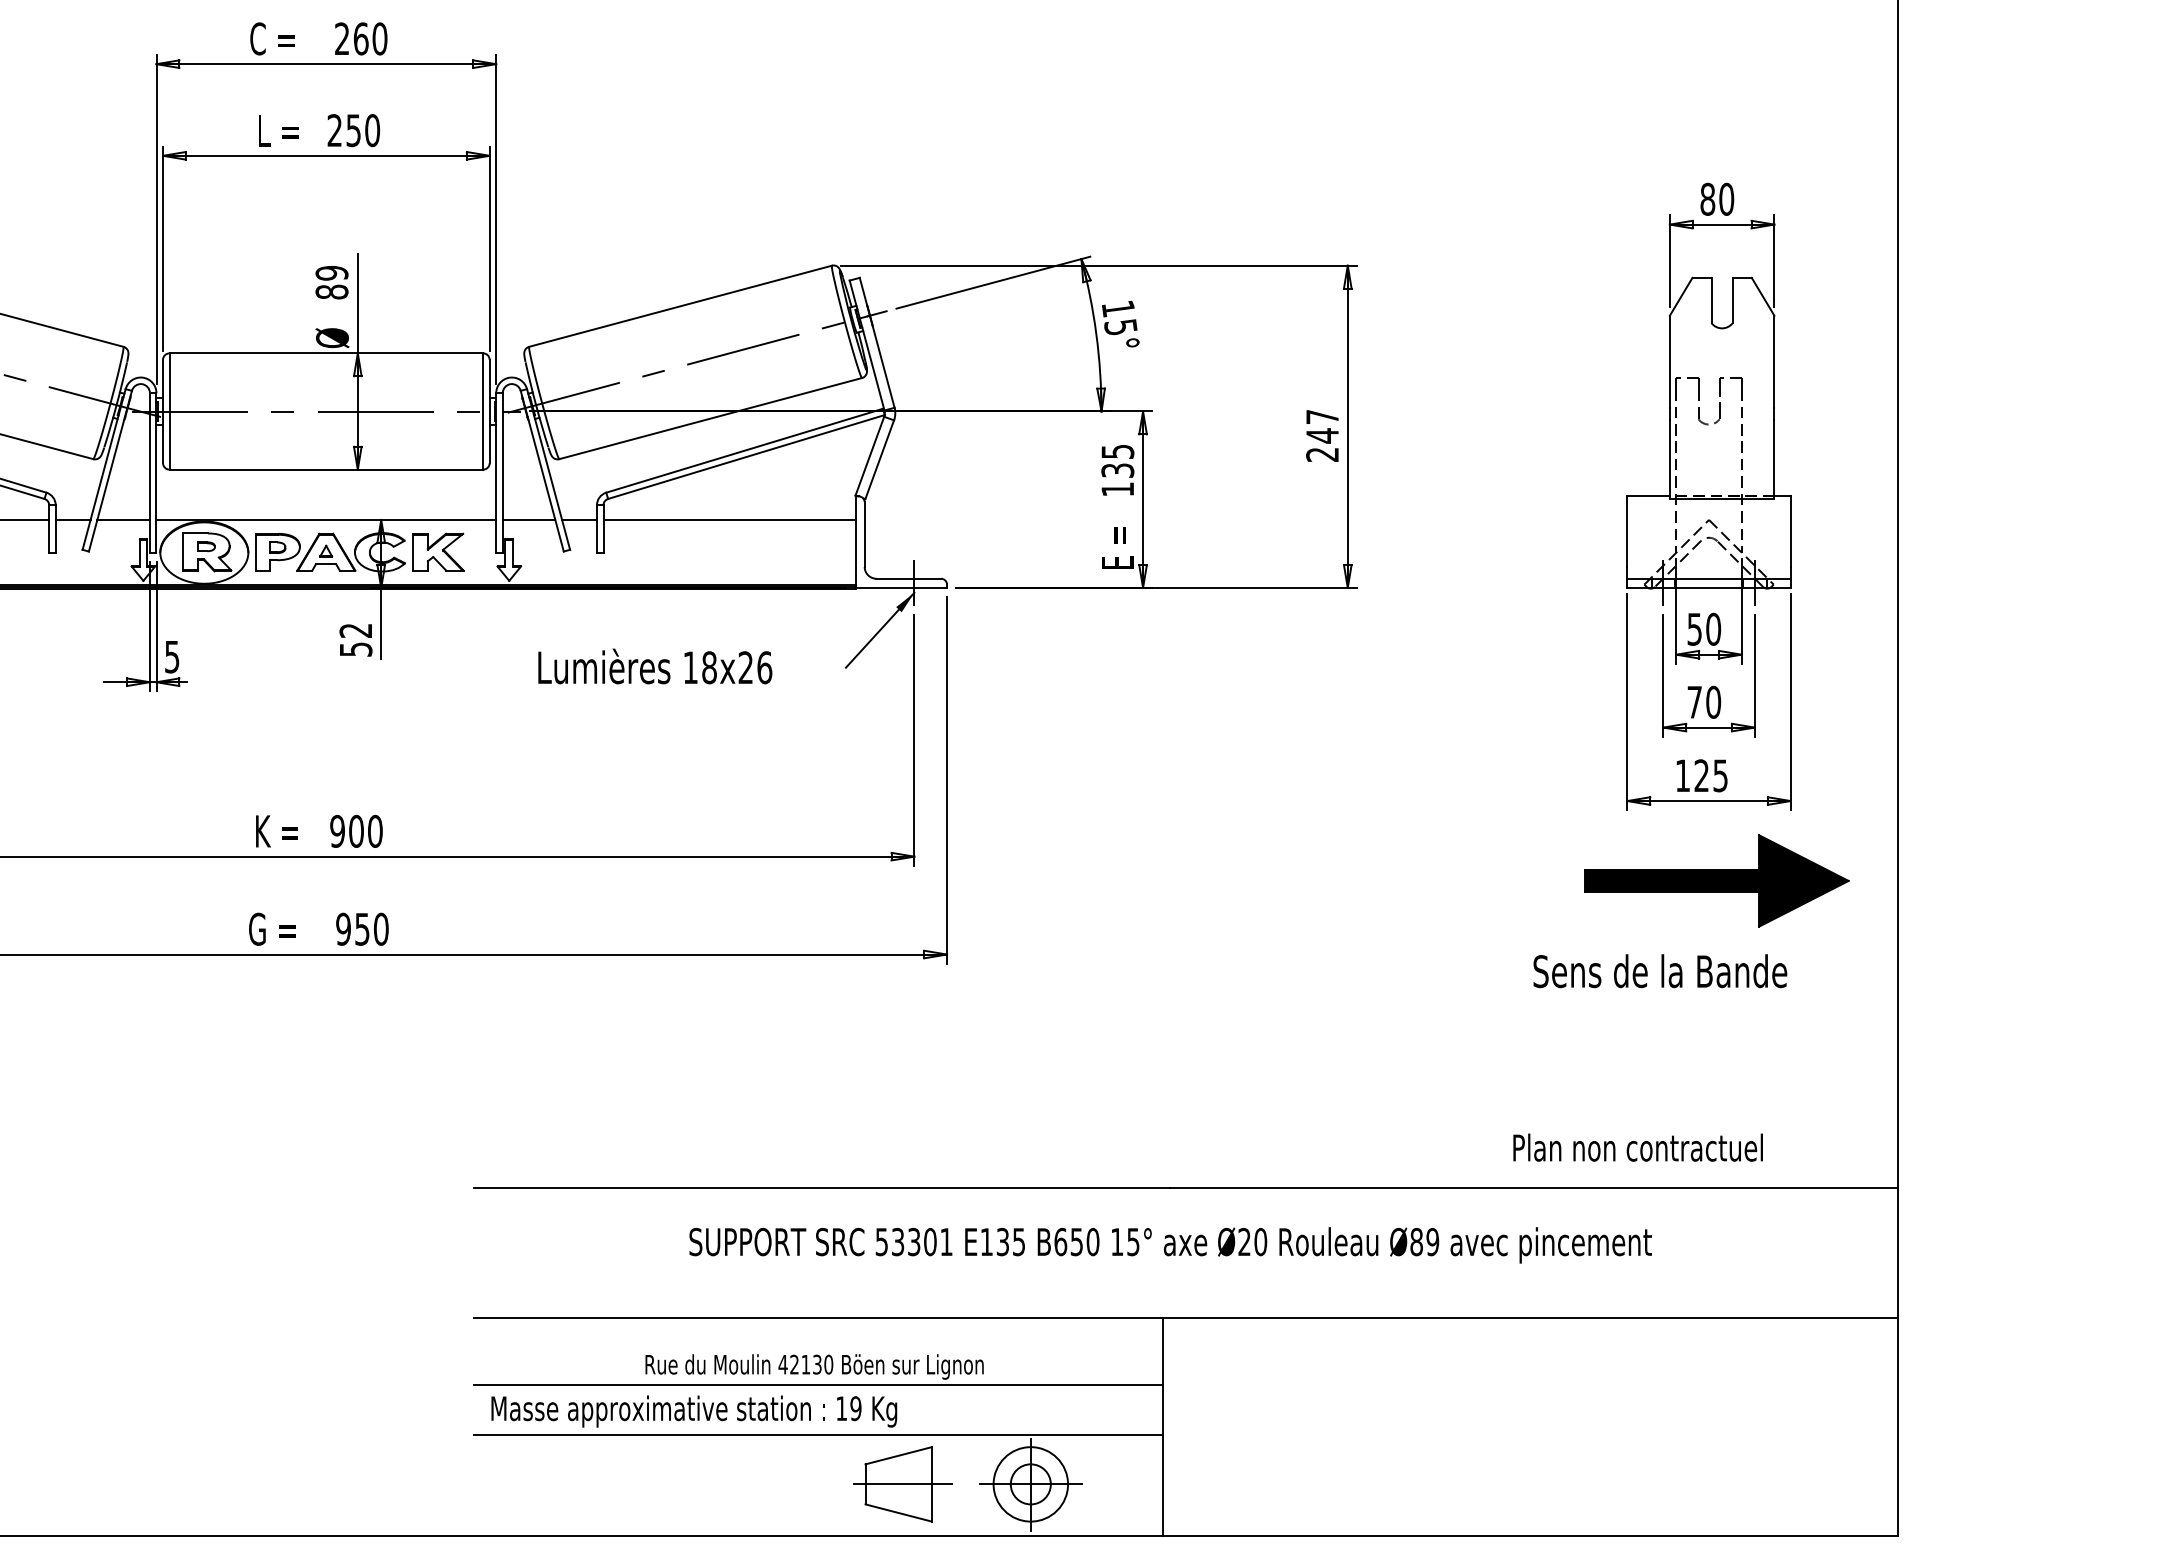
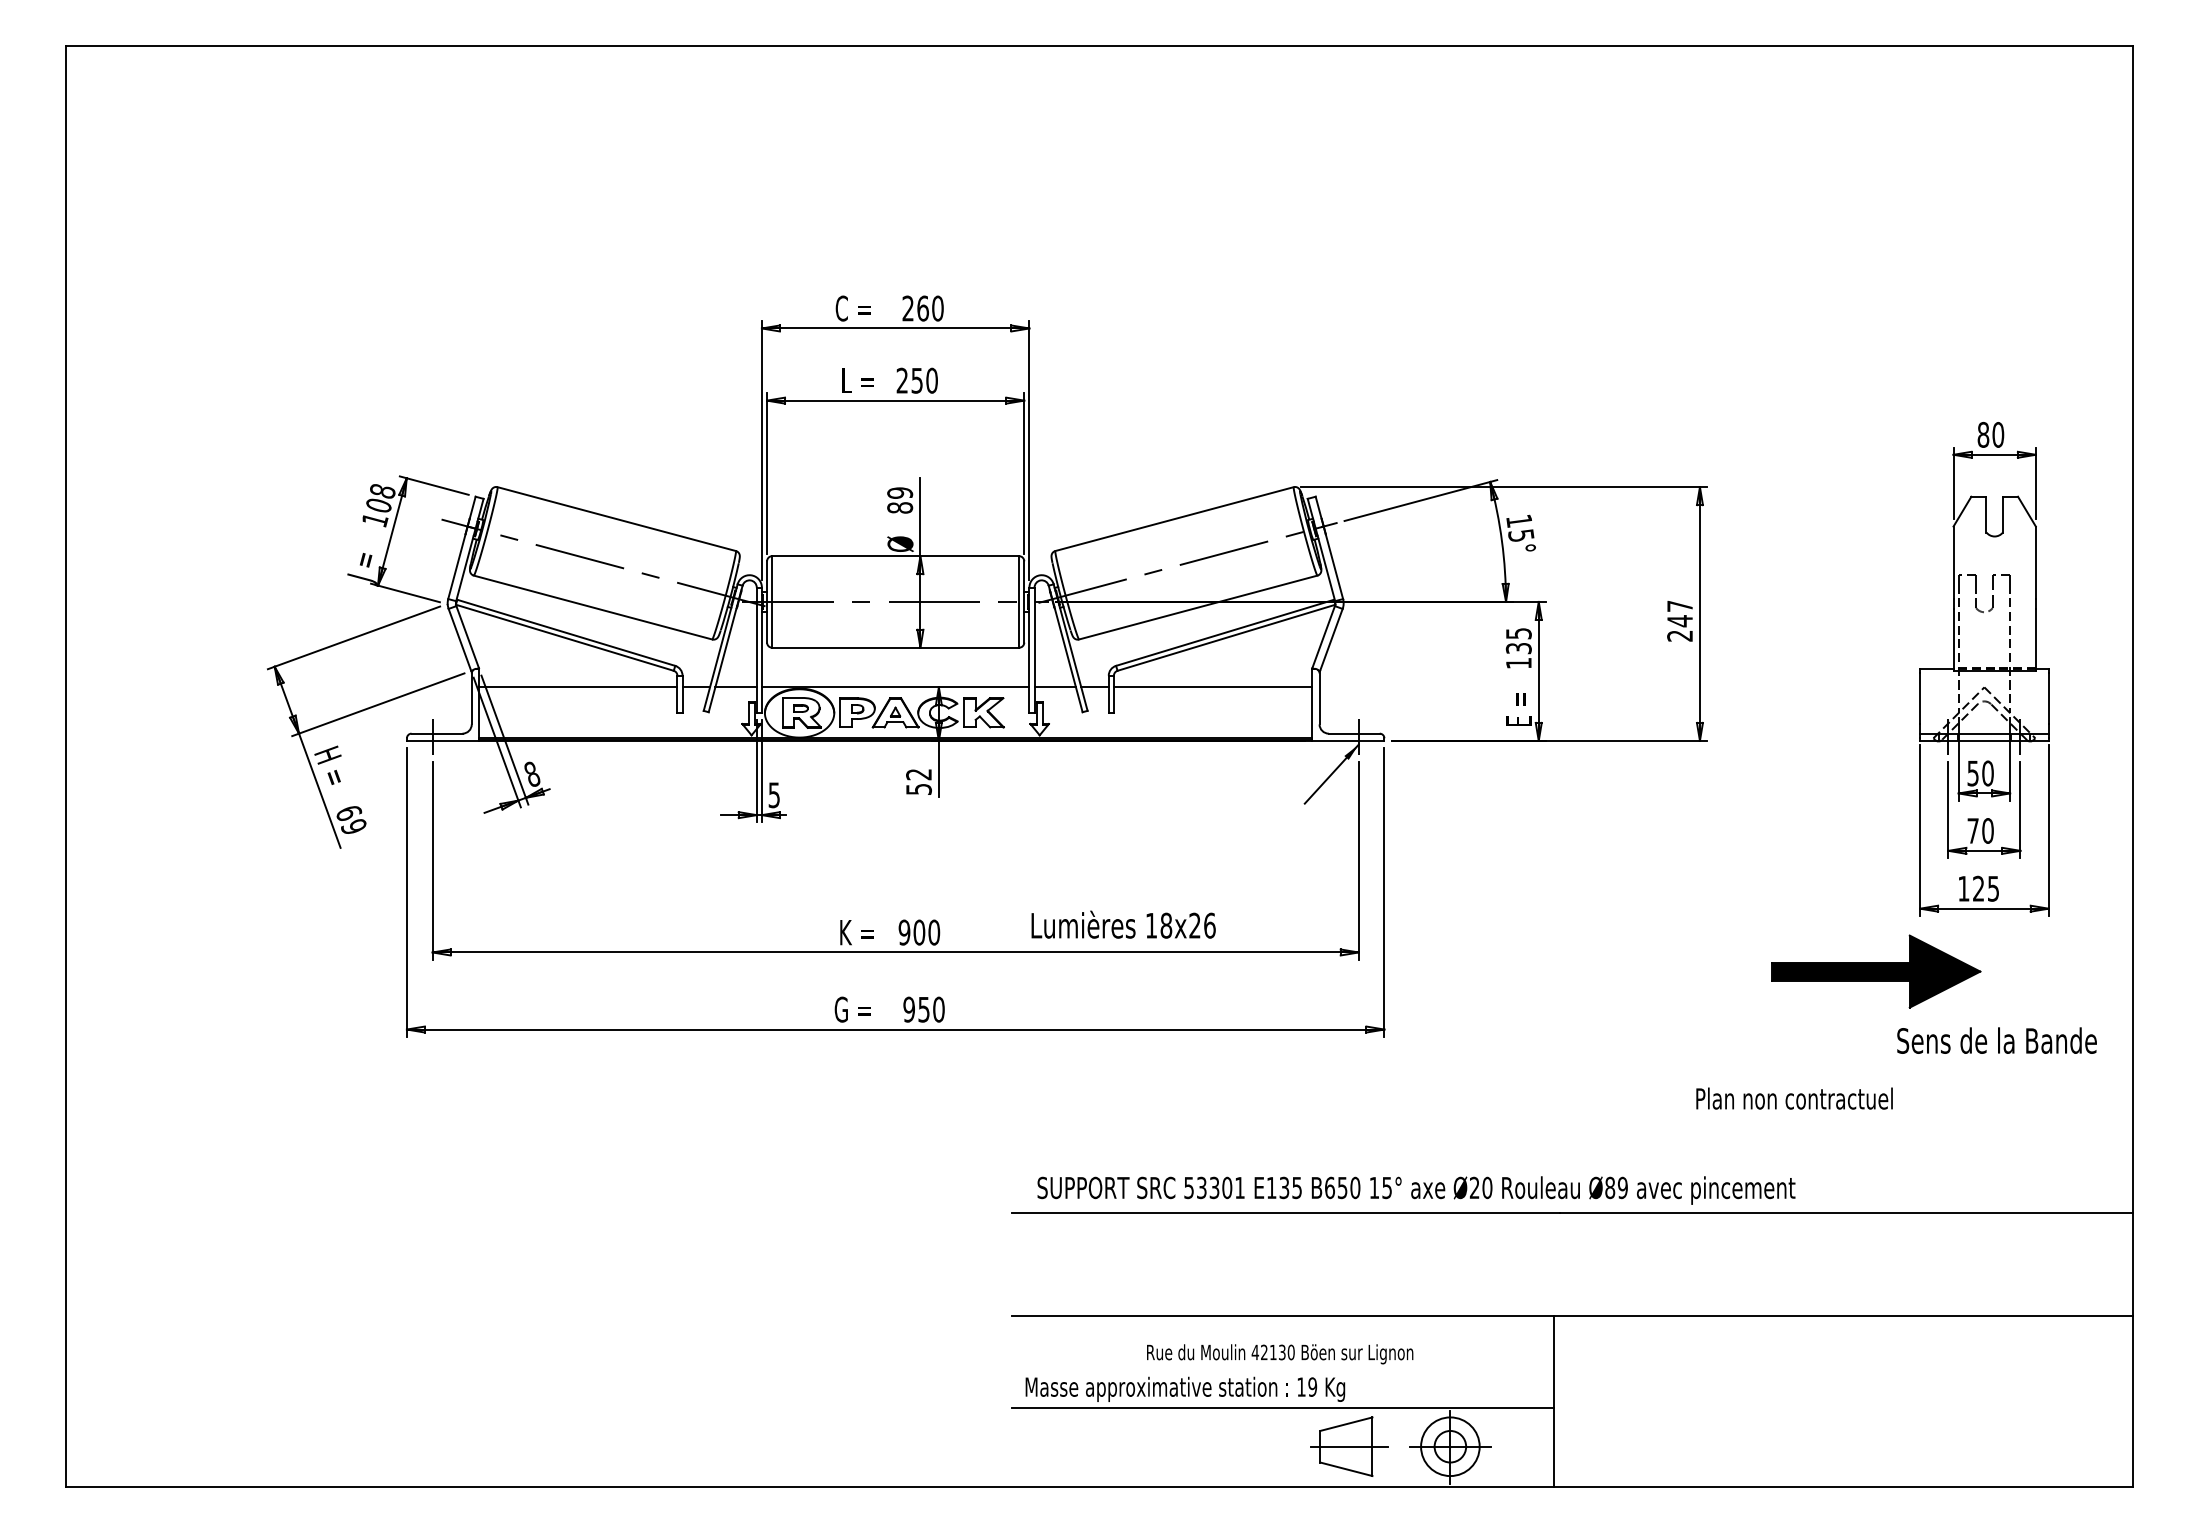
text: (655, 666) -> (1123, 924), moved
part: (1716, 880) -> (1876, 971), moved
text: (1659, 970) -> (1996, 1040), moved
text: (1638, 1147) -> (1794, 1098), moved
text: (1170, 1245) -> (1416, 1190), moved
line: (818, 1385) -> (1283, 1368), removed

